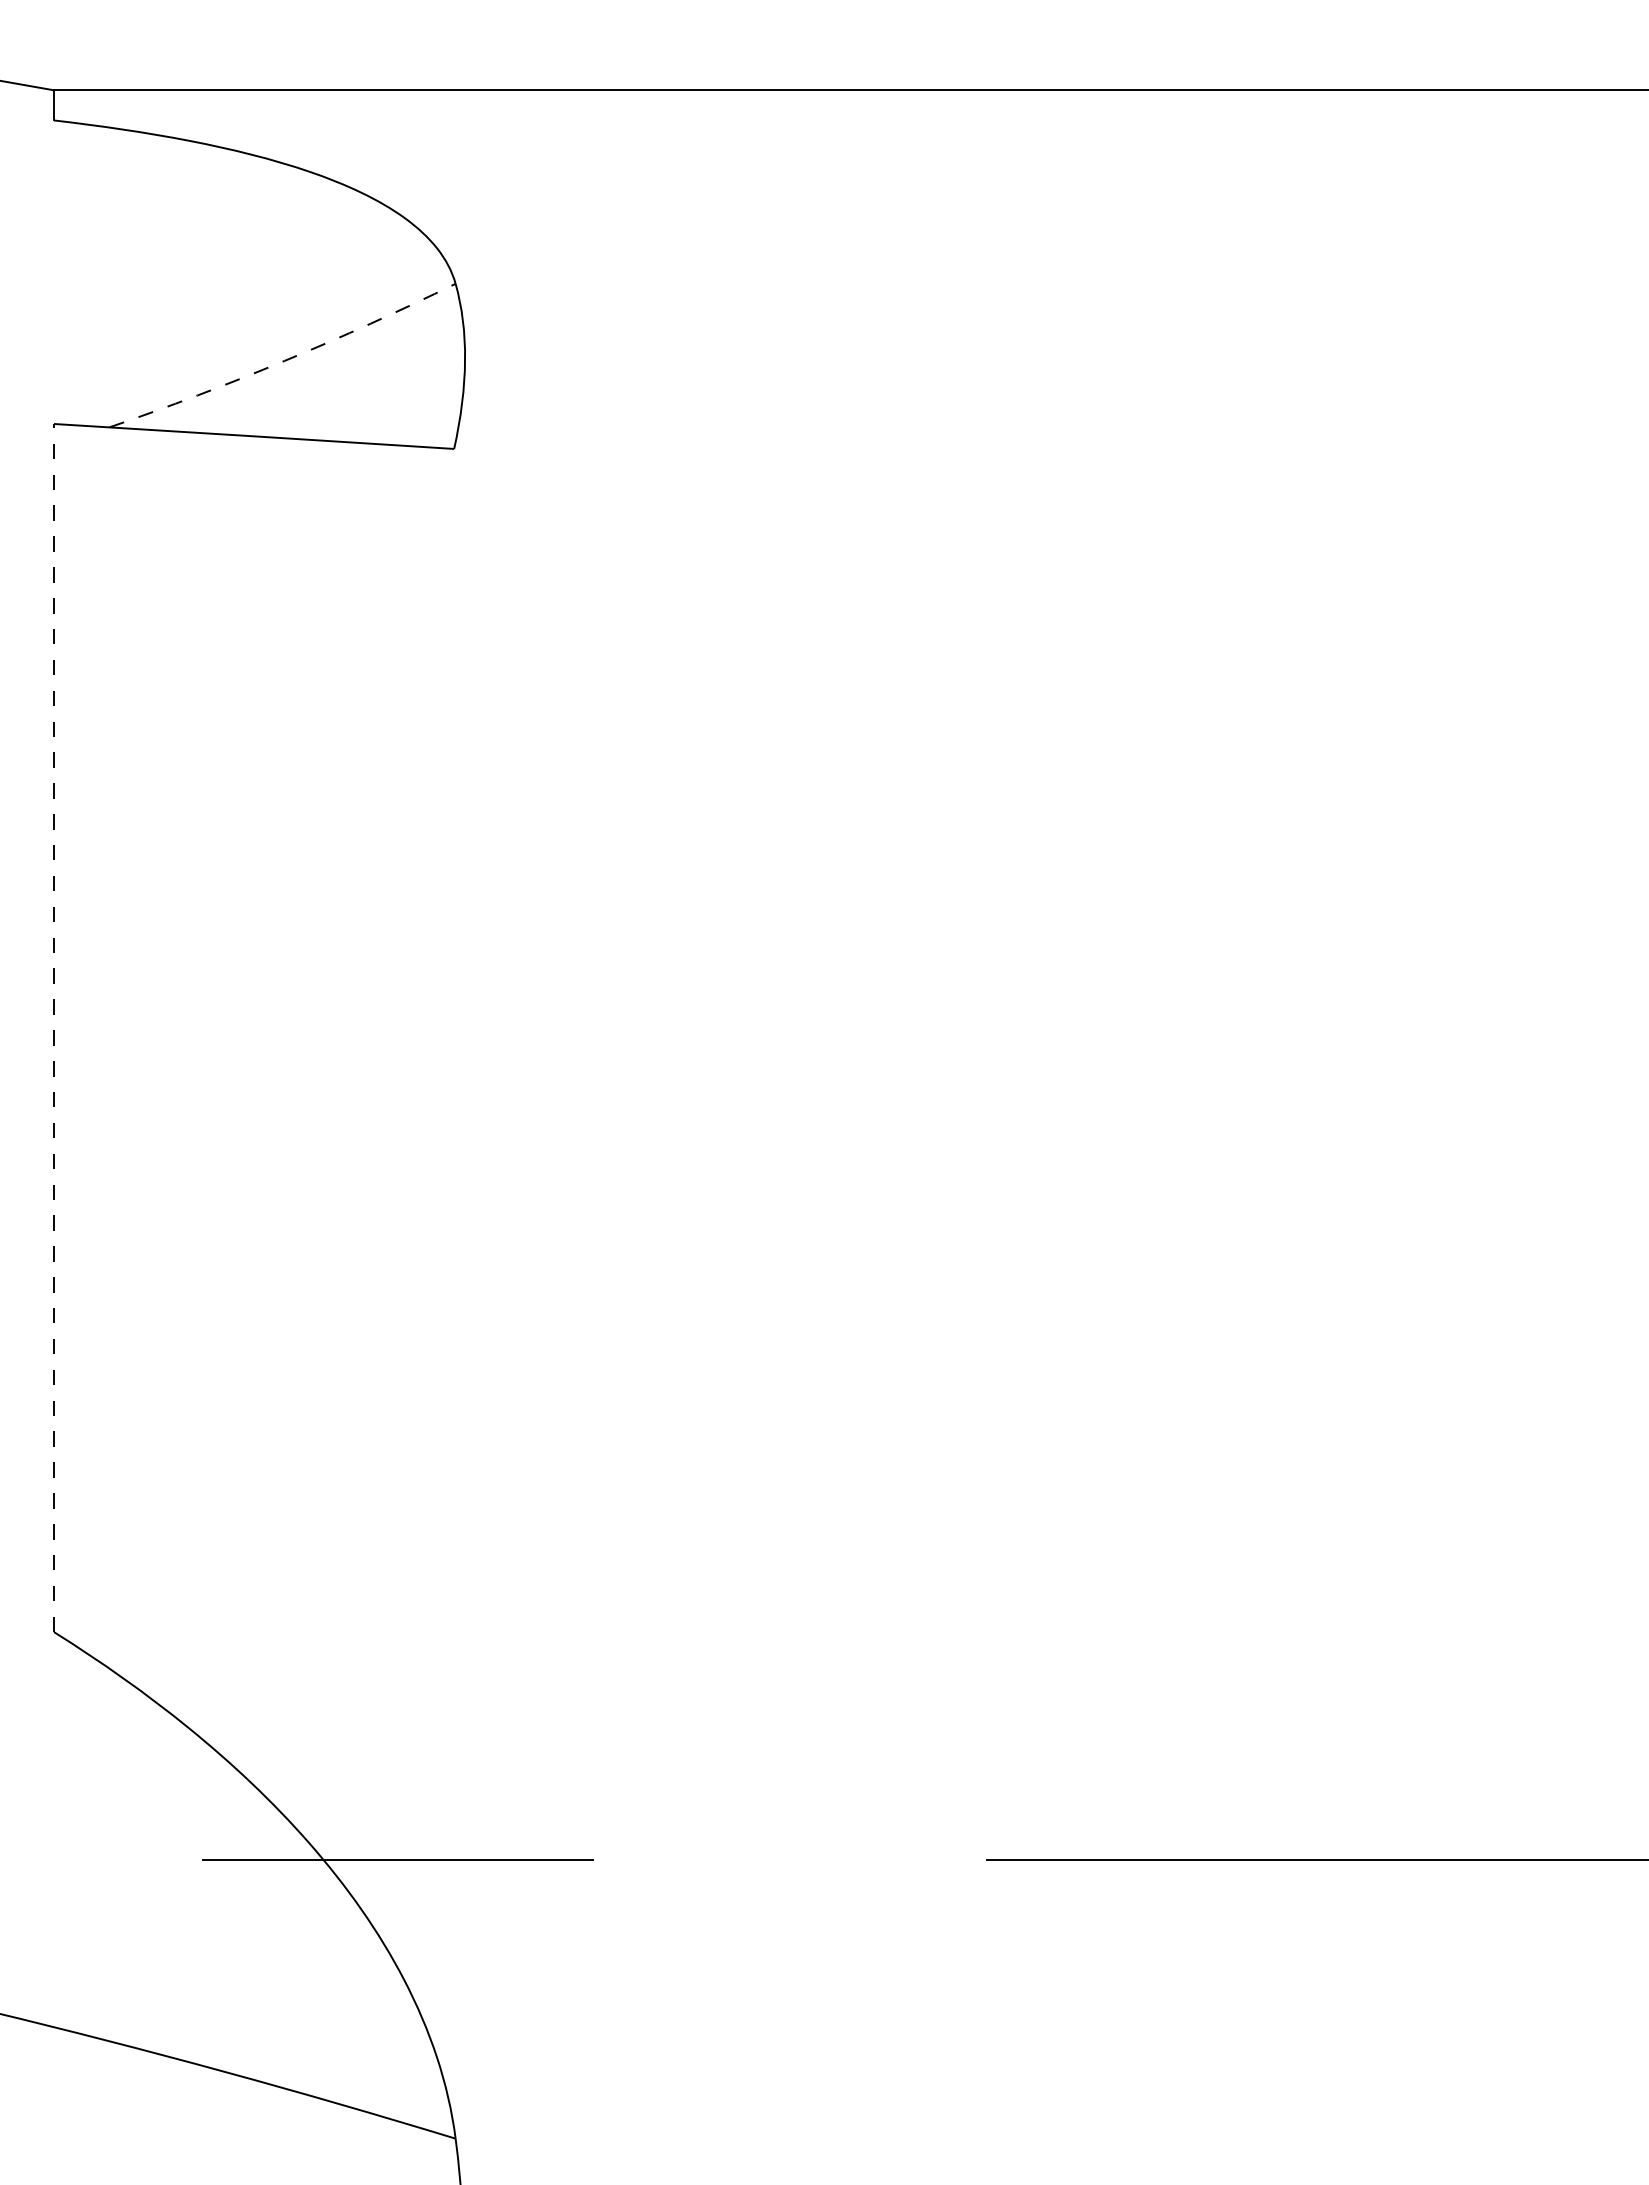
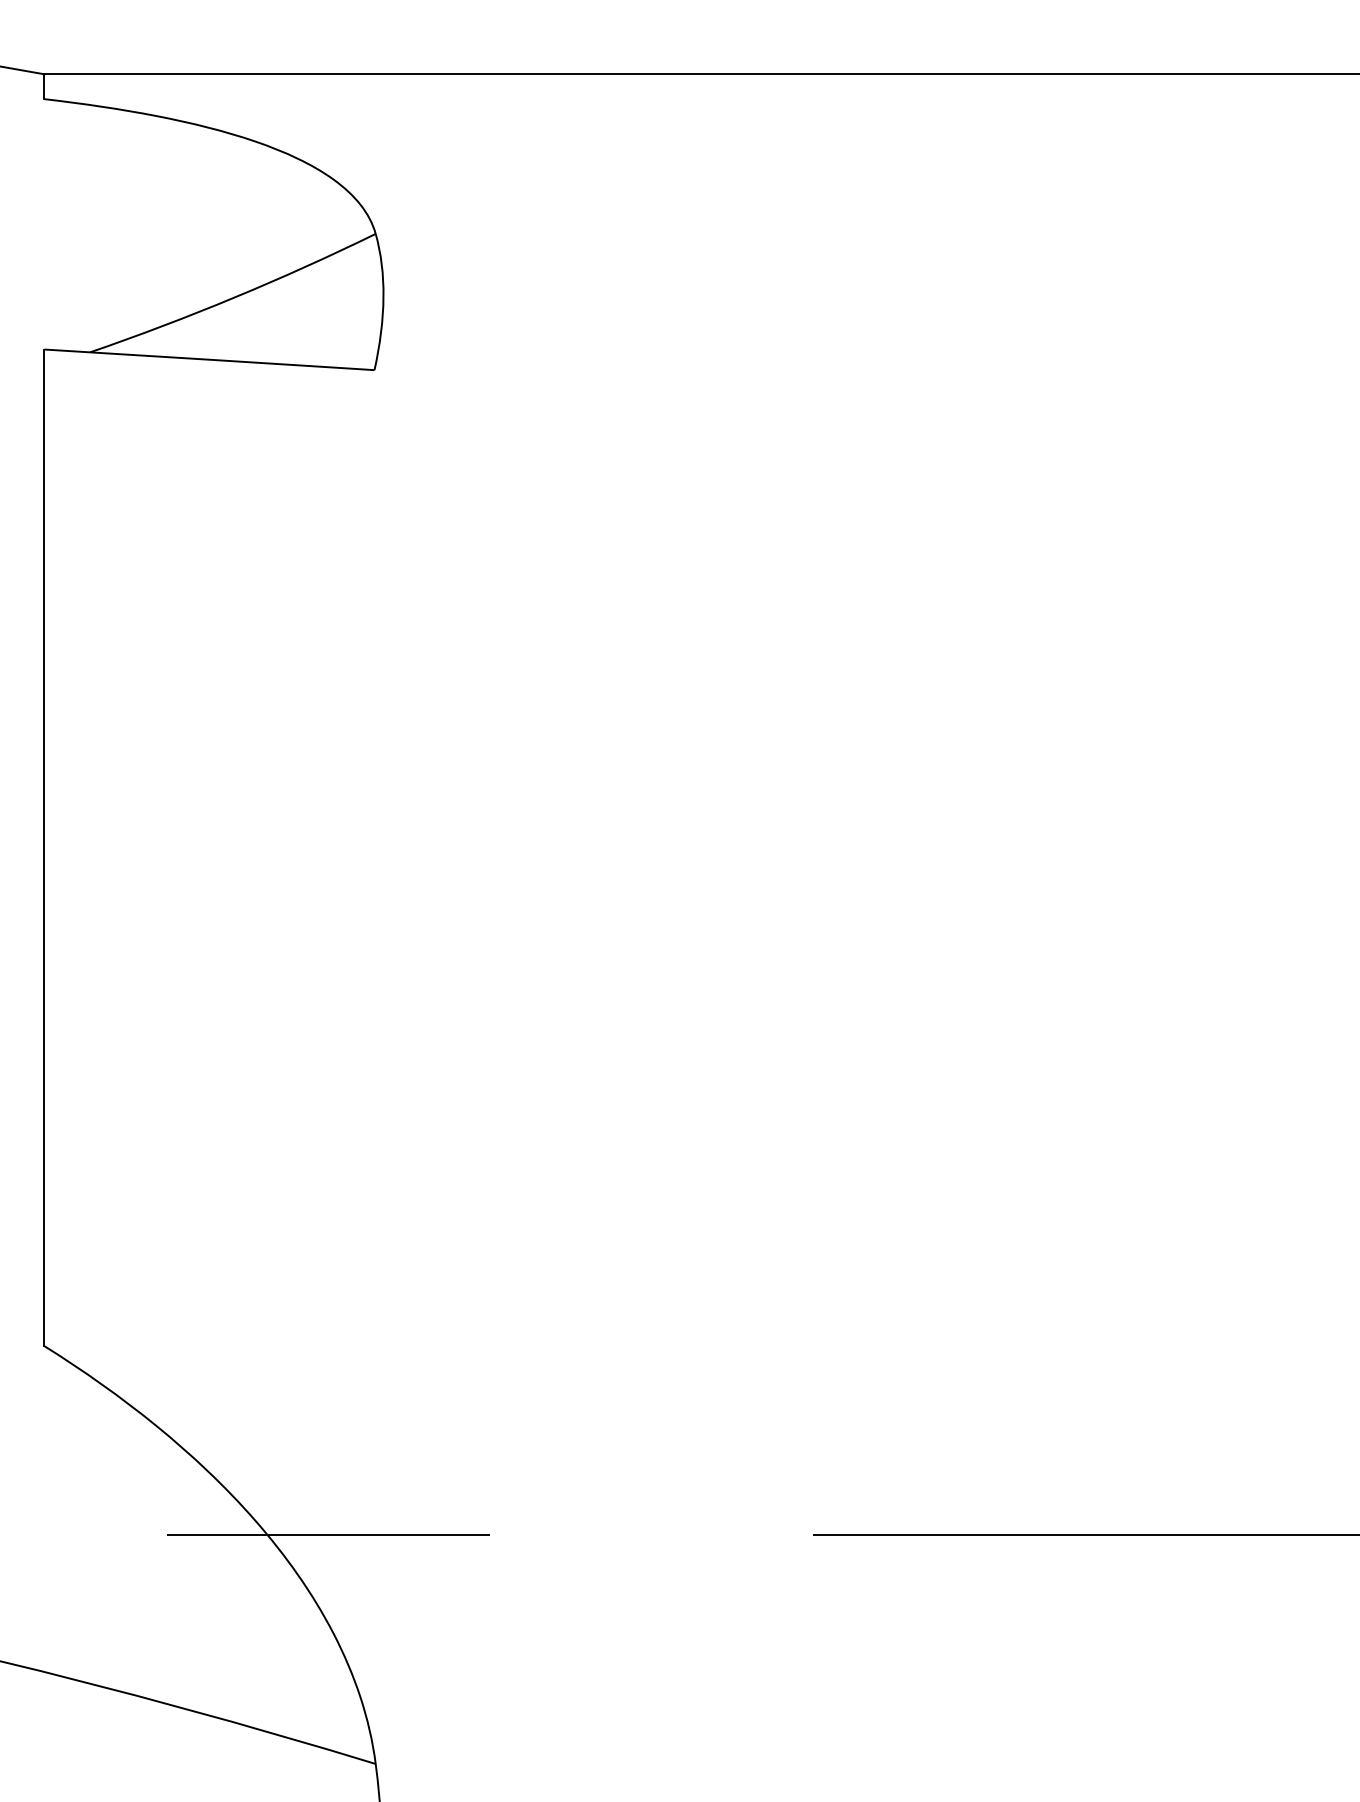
arc: (284, 360) -> (234, 297), dashed -> solid
line: (53, 1027) -> (44, 847), dashed -> solid

